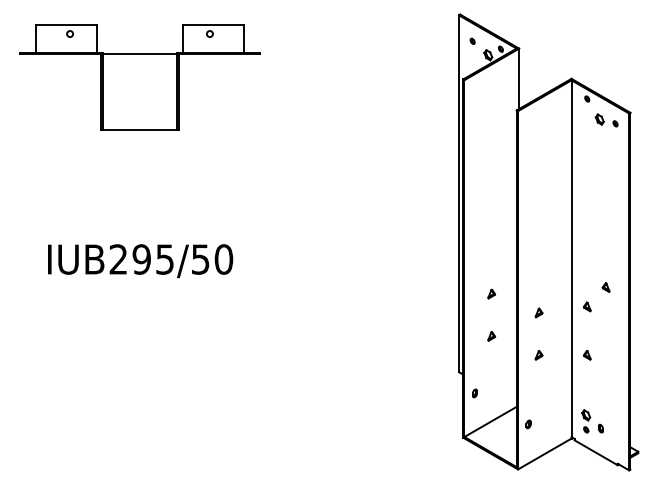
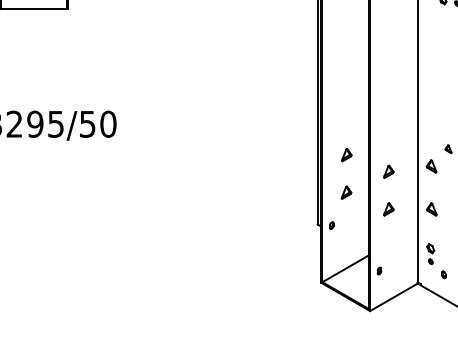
part: (491, 293) -> (346, 154), size x1.6
part: (587, 306) -> (431, 166), size x1.6
part: (538, 312) -> (388, 171), size x1.6
part: (491, 336) -> (346, 192), size x1.6
part: (538, 355) -> (388, 209), size x1.6
part: (586, 355) -> (431, 209), size x1.6
part: (474, 393) -> (331, 225), moved
part: (586, 421) -> (431, 254), moved

